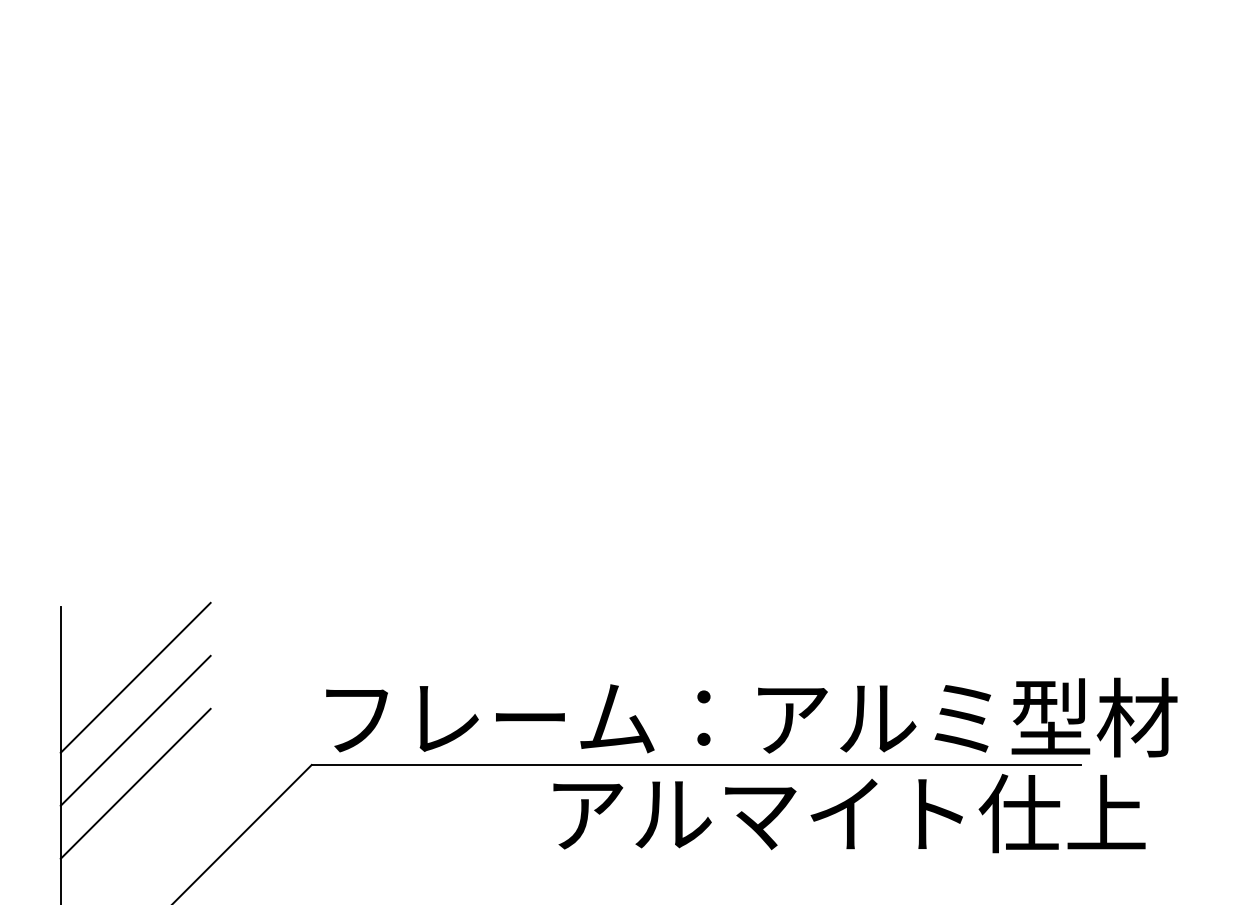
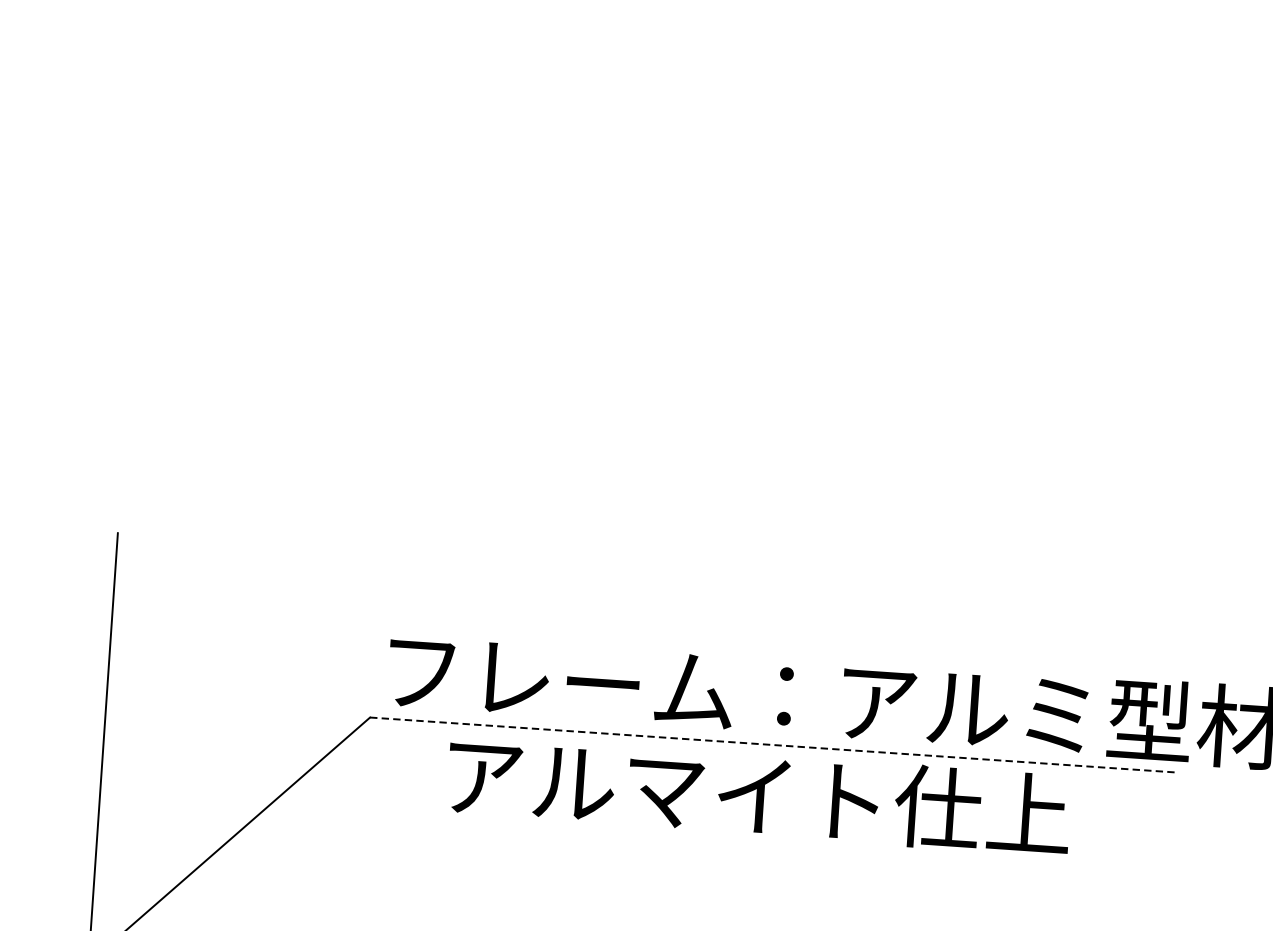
line: (135, 677) -> (191, 613), removed
line: (135, 730) -> (187, 668), removed
line: (696, 765) -> (774, 745), solid -> dashed
line: (135, 783) -> (183, 724), removed
text: (849, 813) -> (759, 795), moved

